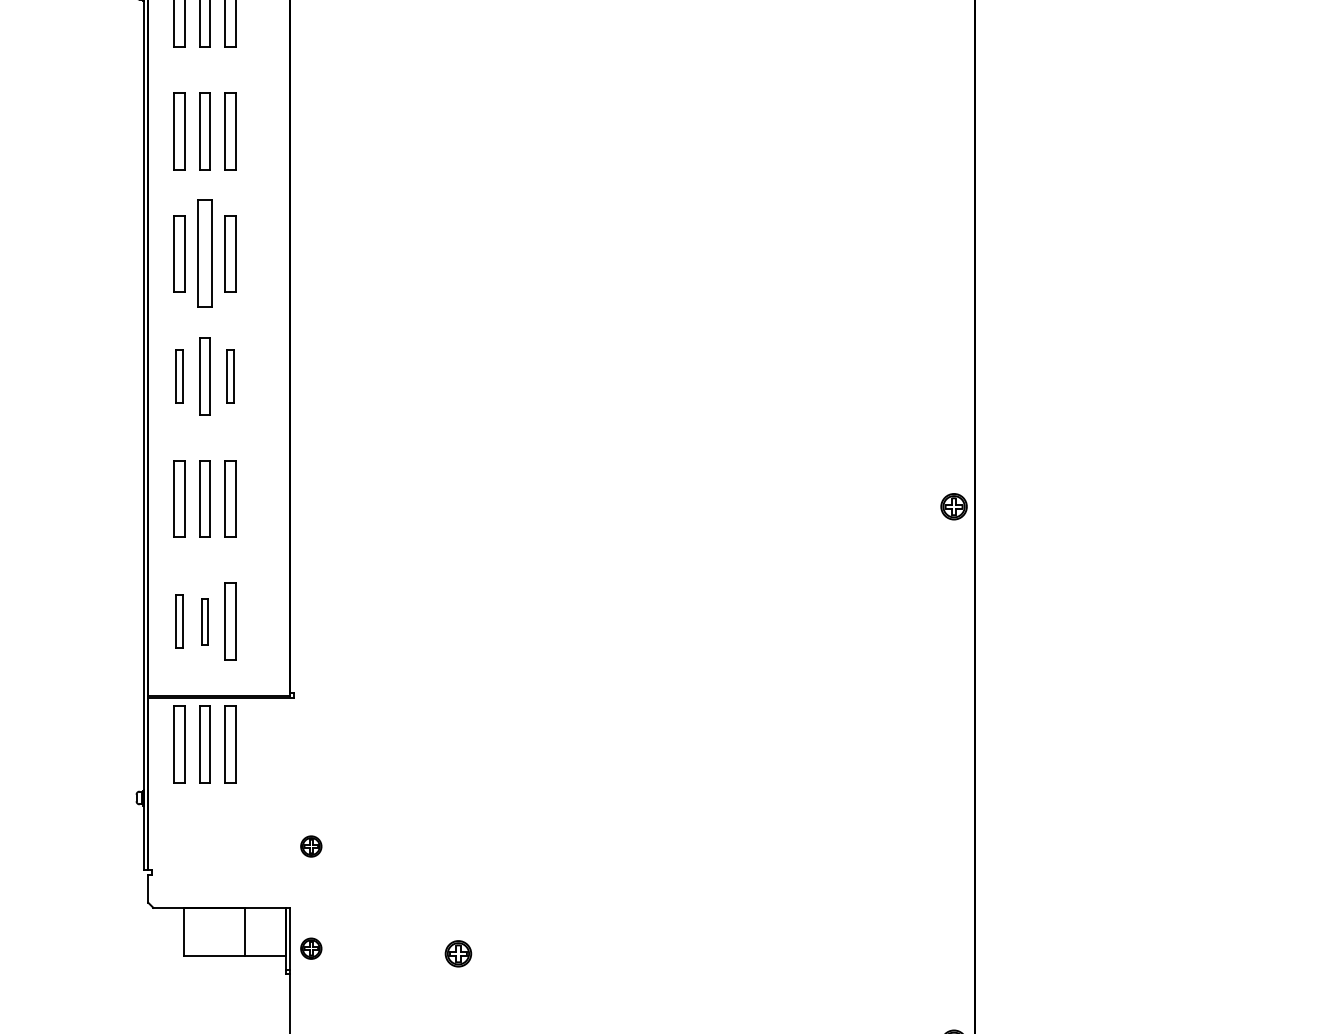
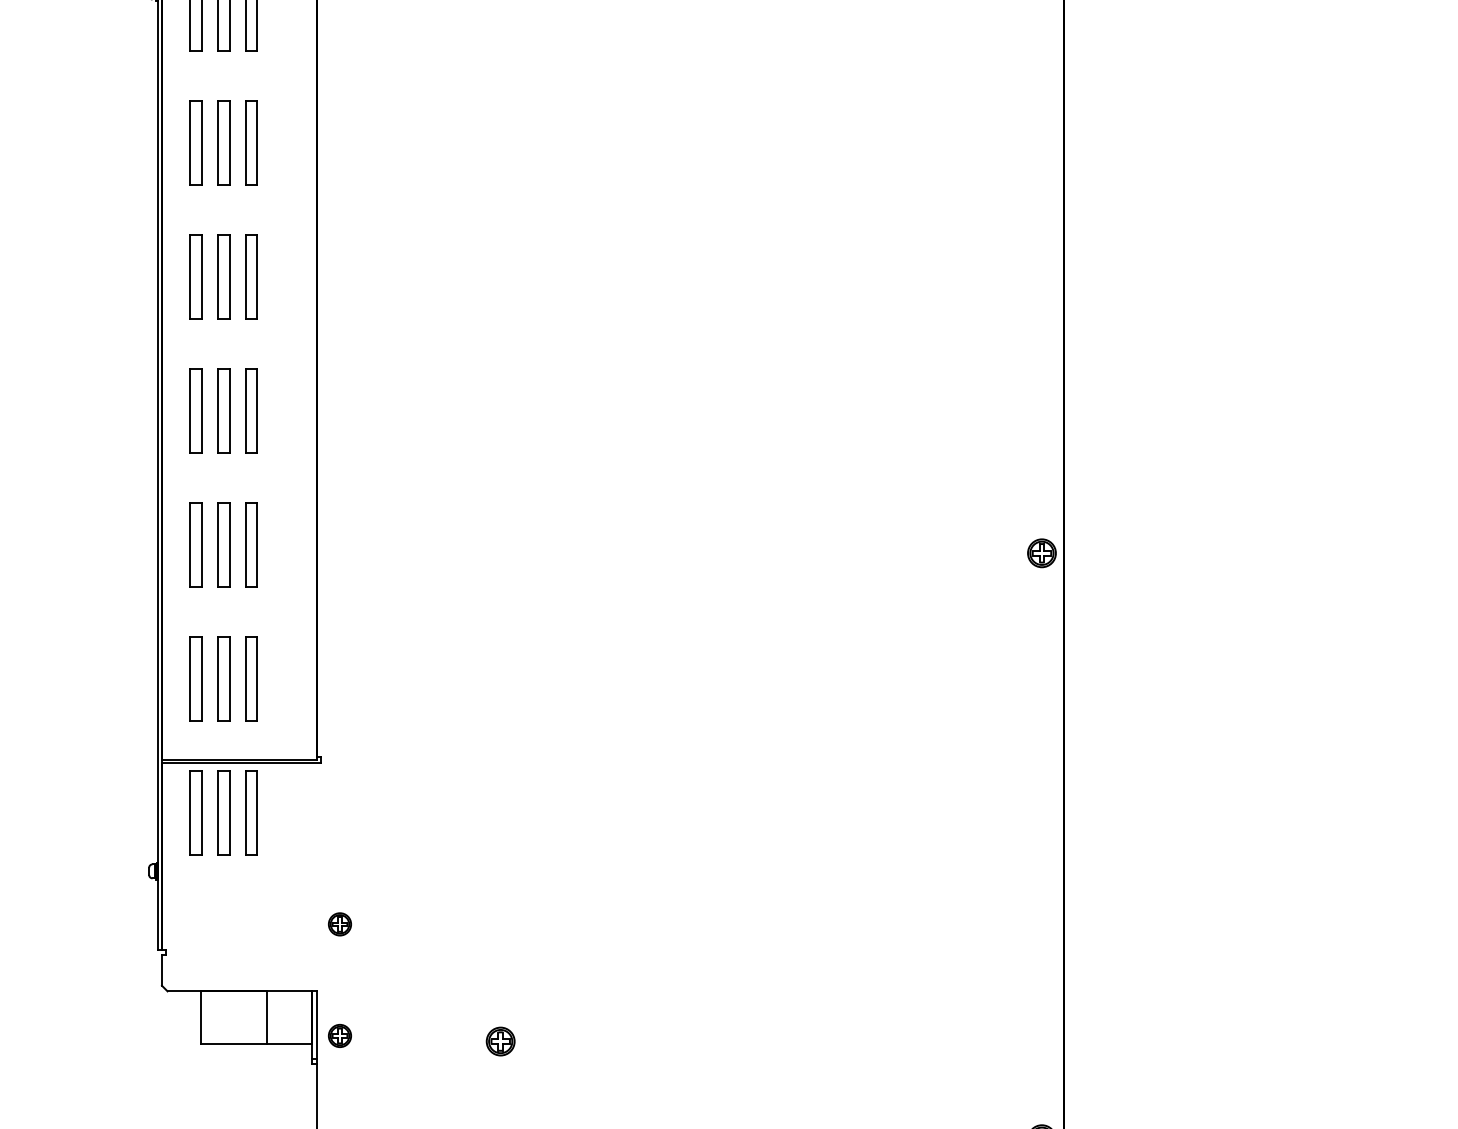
part: (204, 253) -> (223, 276), size x0.71
part: (179, 376) -> (196, 411), size x1.43
part: (230, 376) -> (251, 411), size x1.43
part: (179, 621) -> (196, 678), size x1.43
part: (204, 621) -> (223, 678), size x1.67

